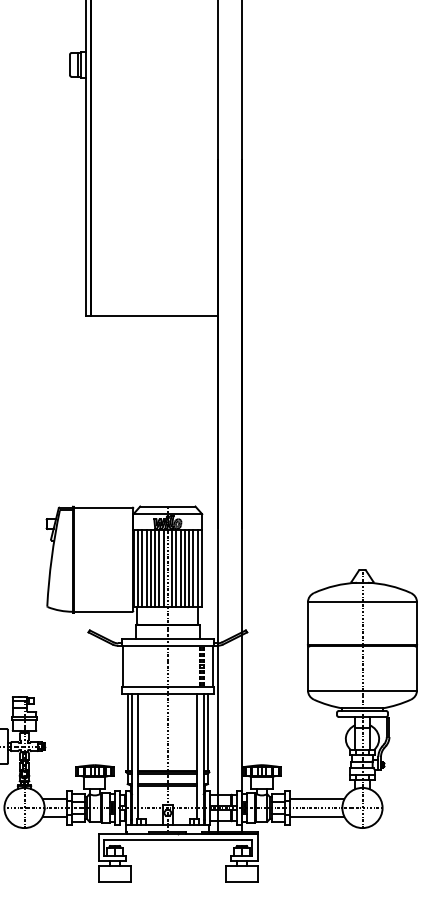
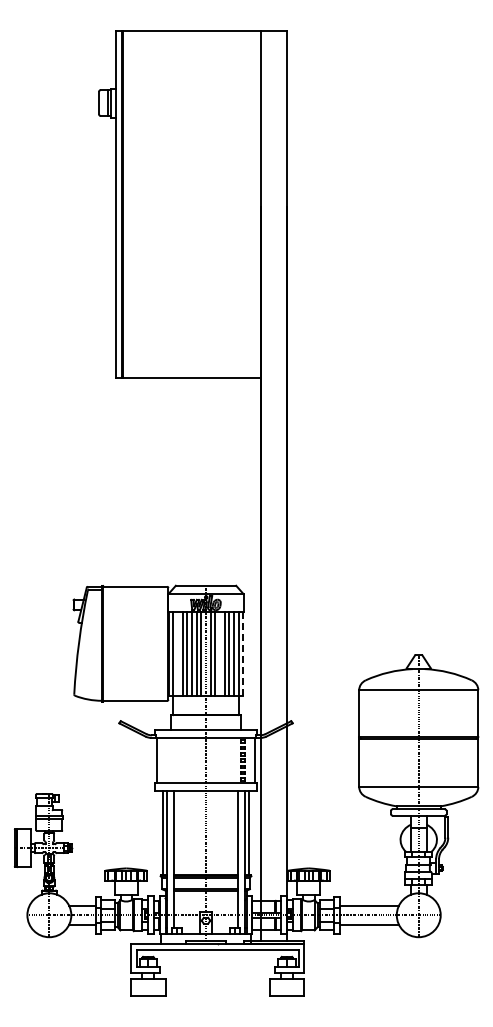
line: (142, 568) -> (178, 653), removed
line: (181, 568) -> (220, 653), removed
line: (202, 569) -> (243, 654), solid -> dashed

